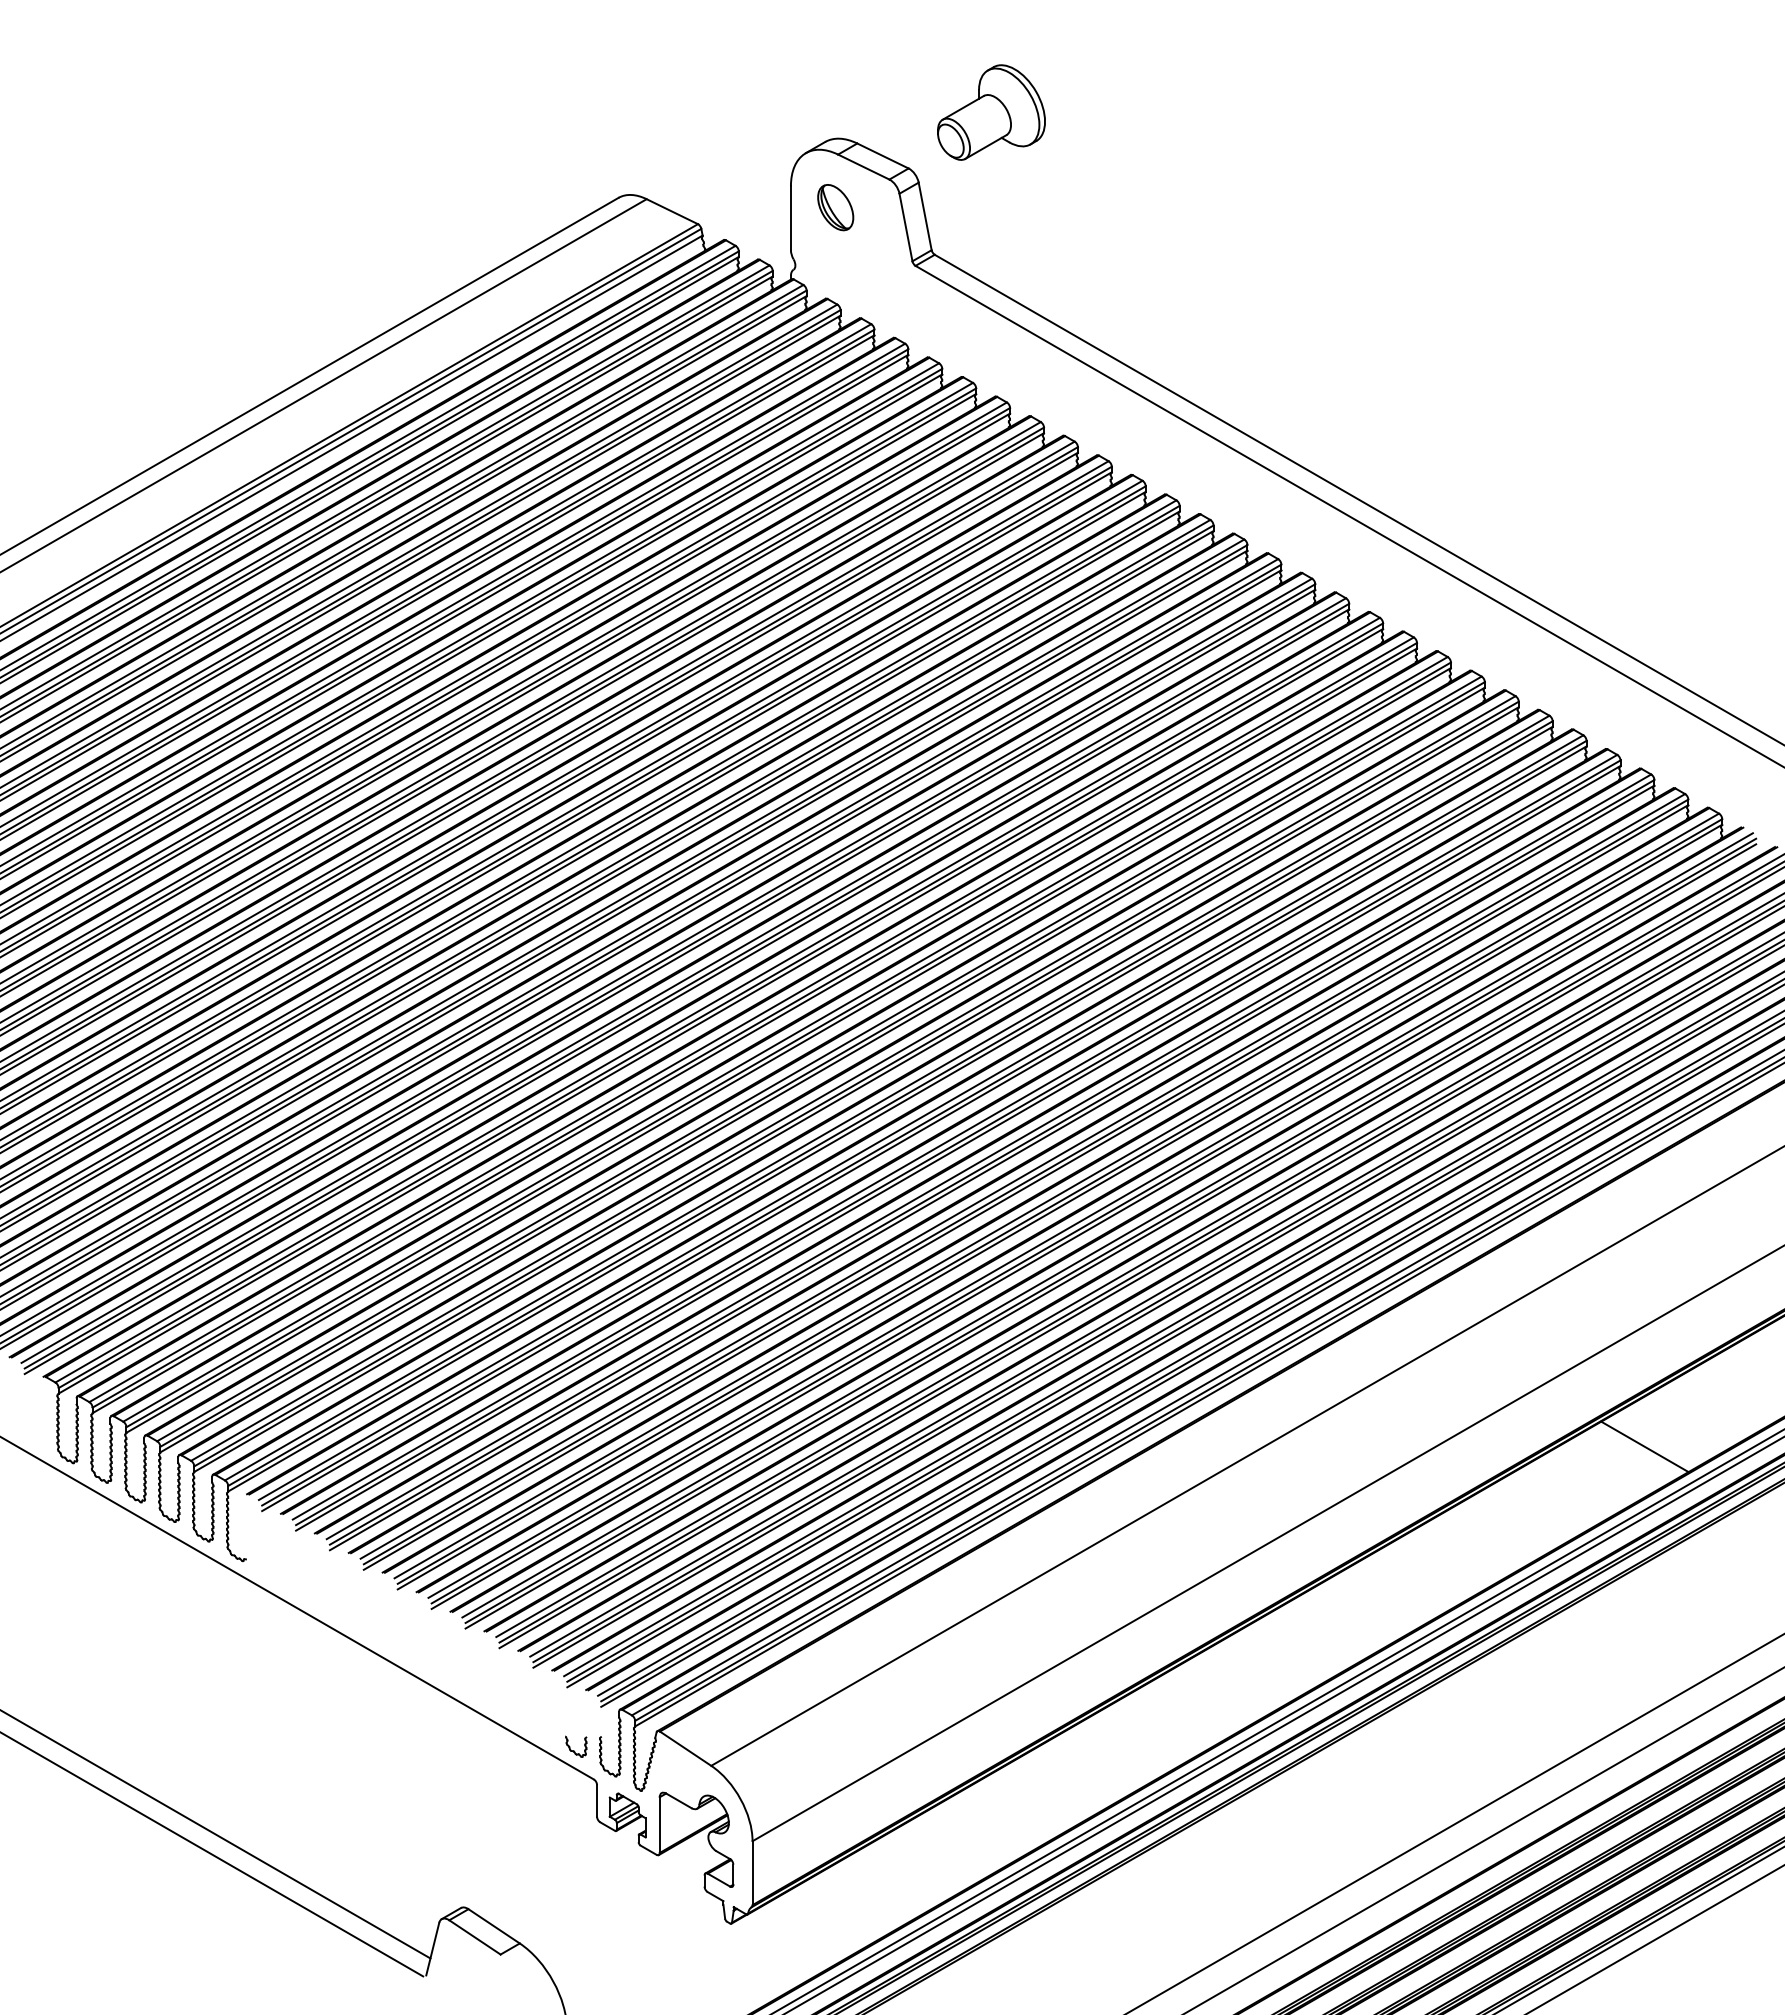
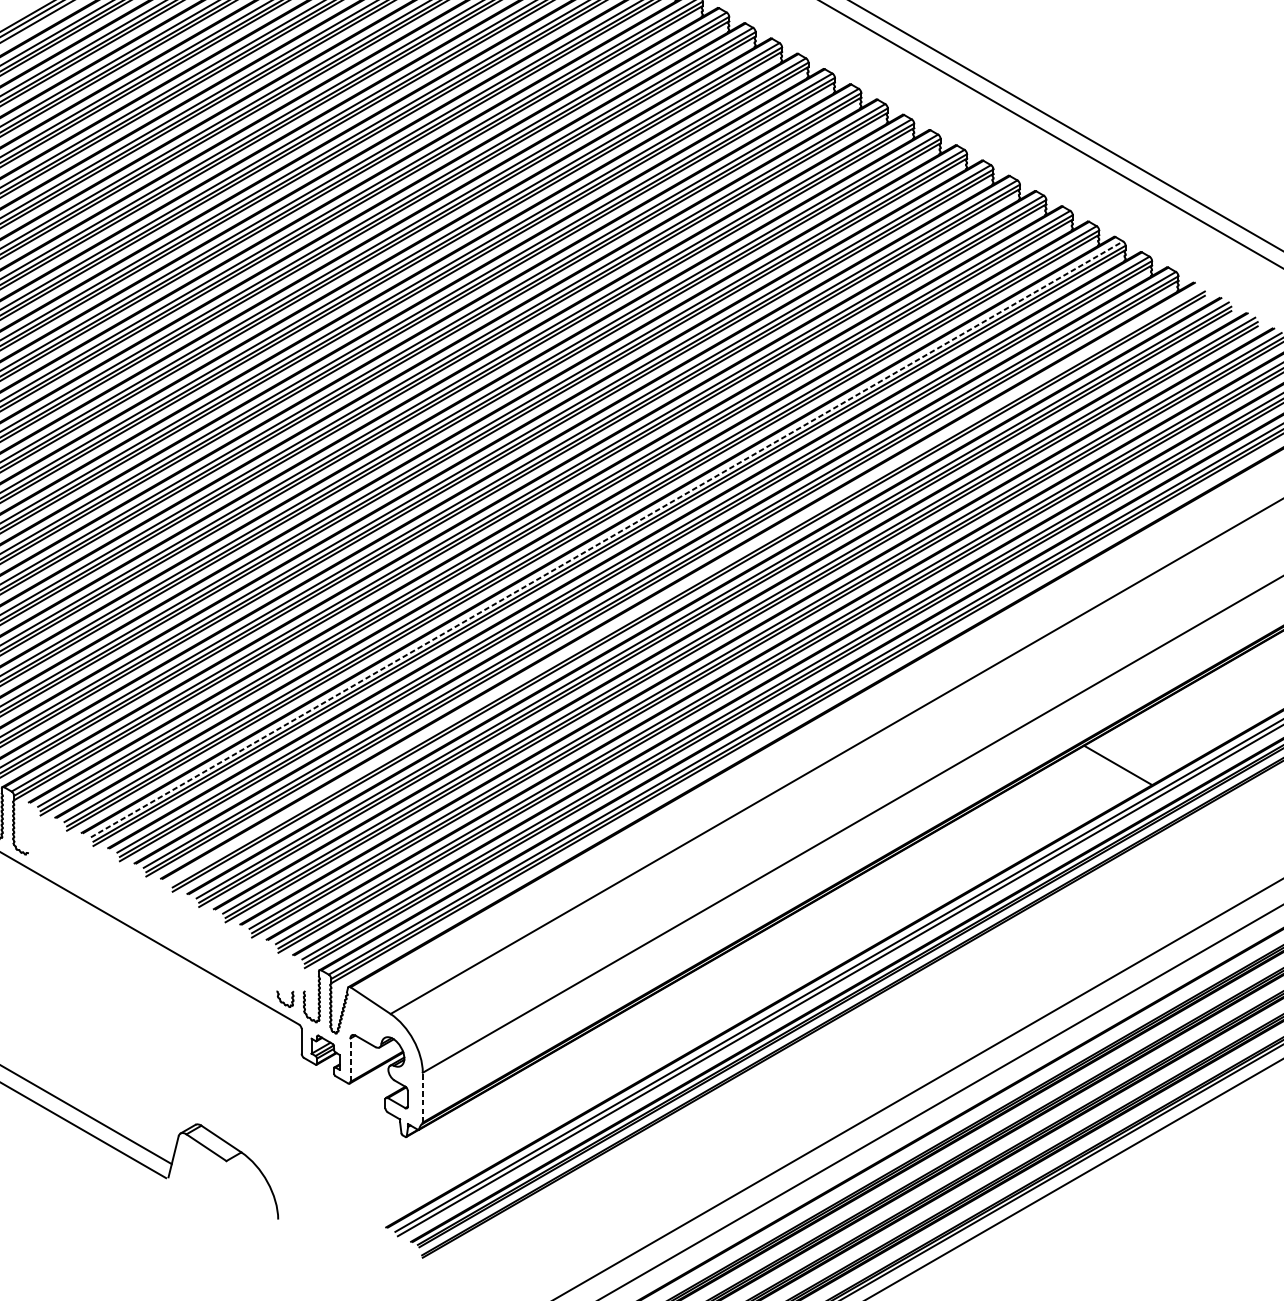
line: (988, 1156) -> (606, 539), solid -> dashed
line: (1090, 1215) -> (686, 585), removed
line: (659, 1825) -> (350, 1060), solid -> dashed
line: (752, 1873) -> (422, 1097), solid -> dashed

